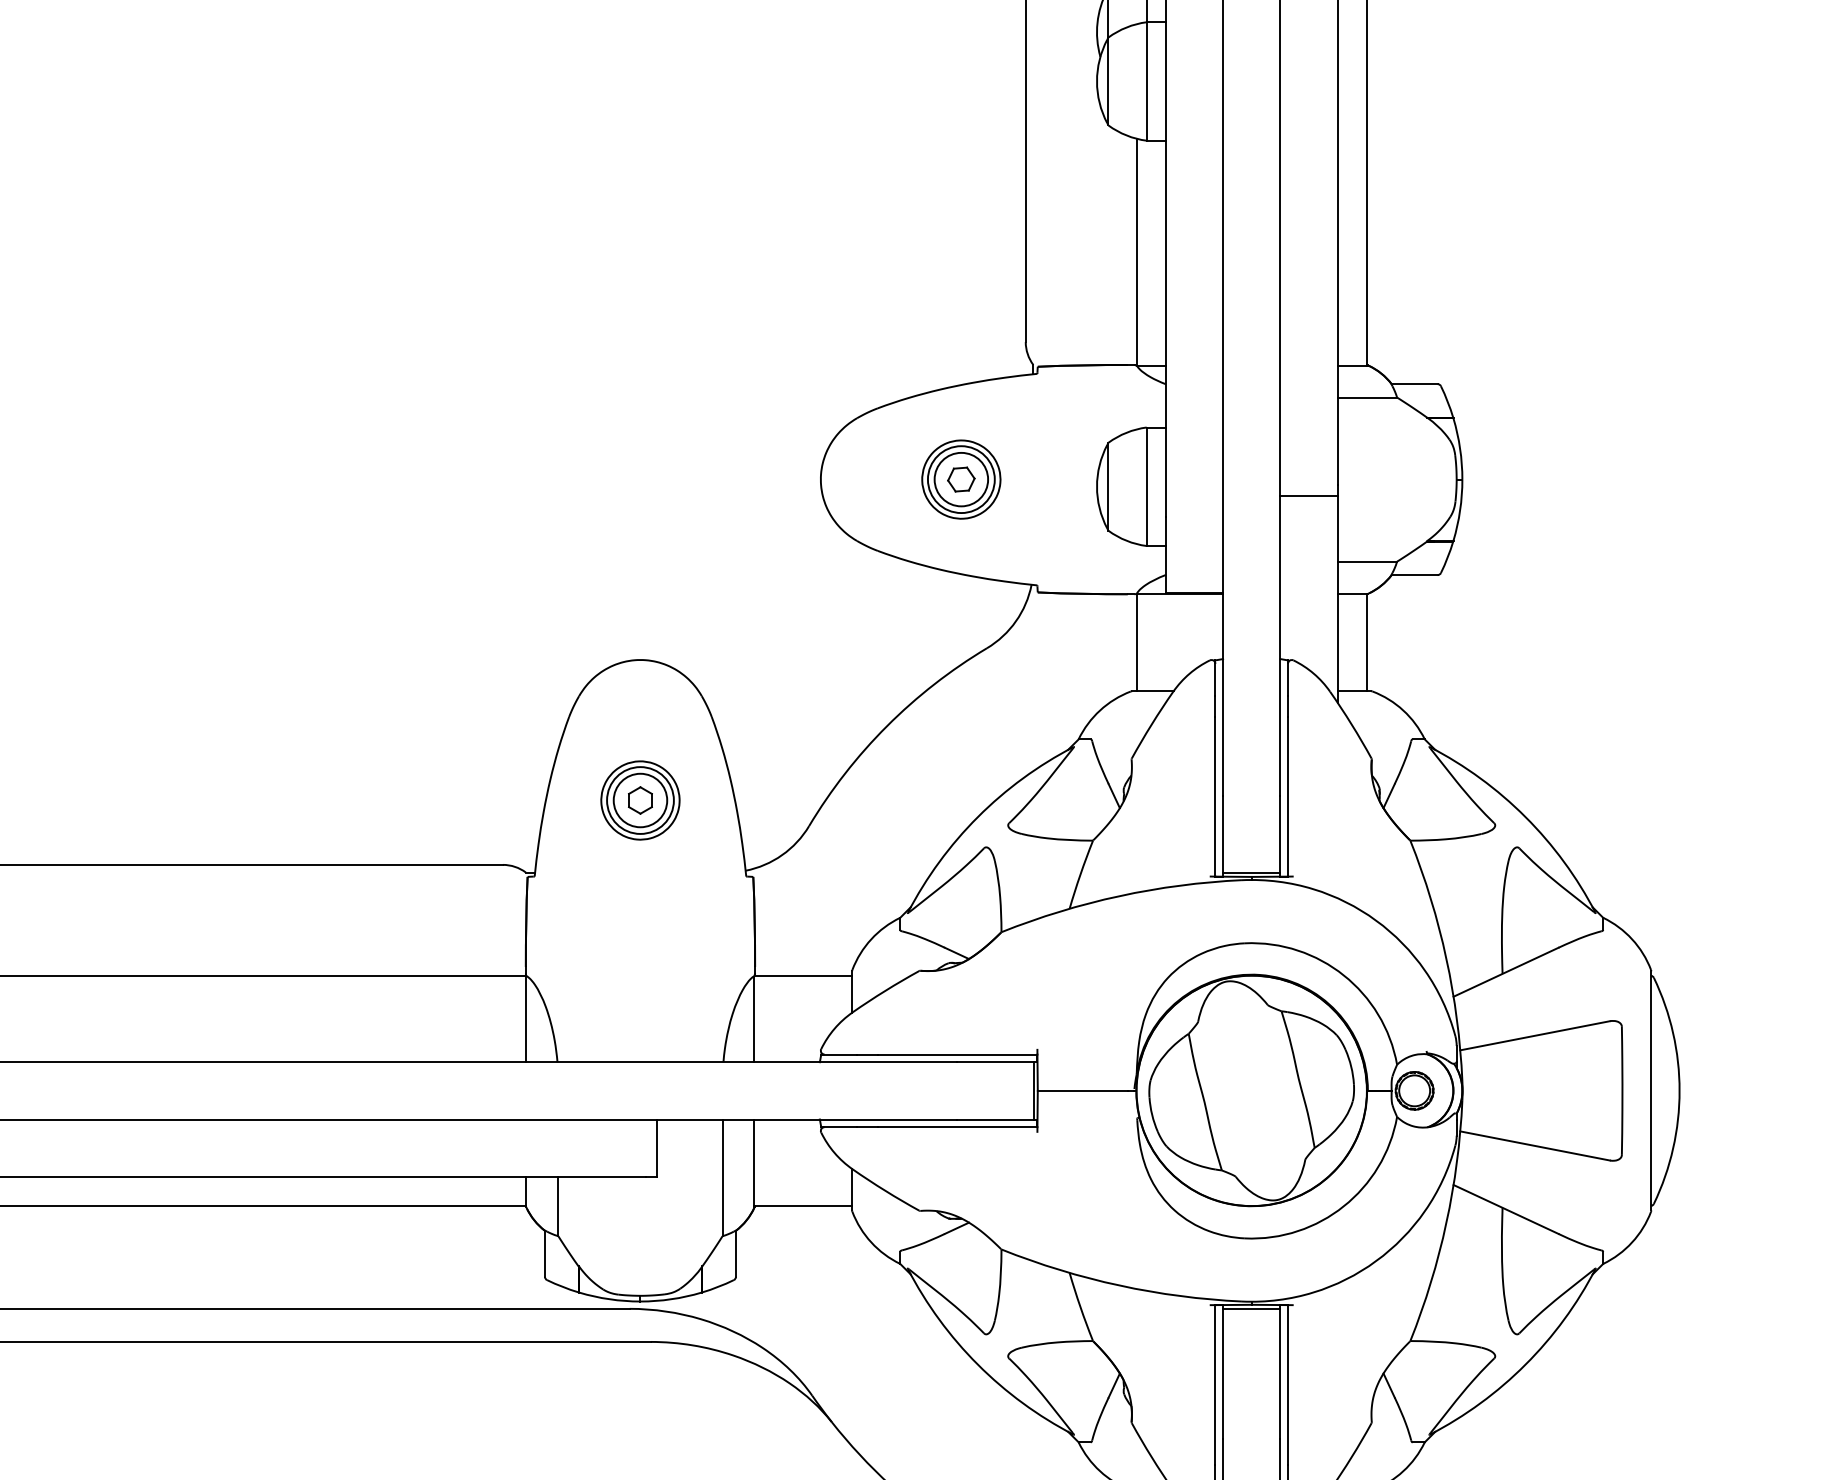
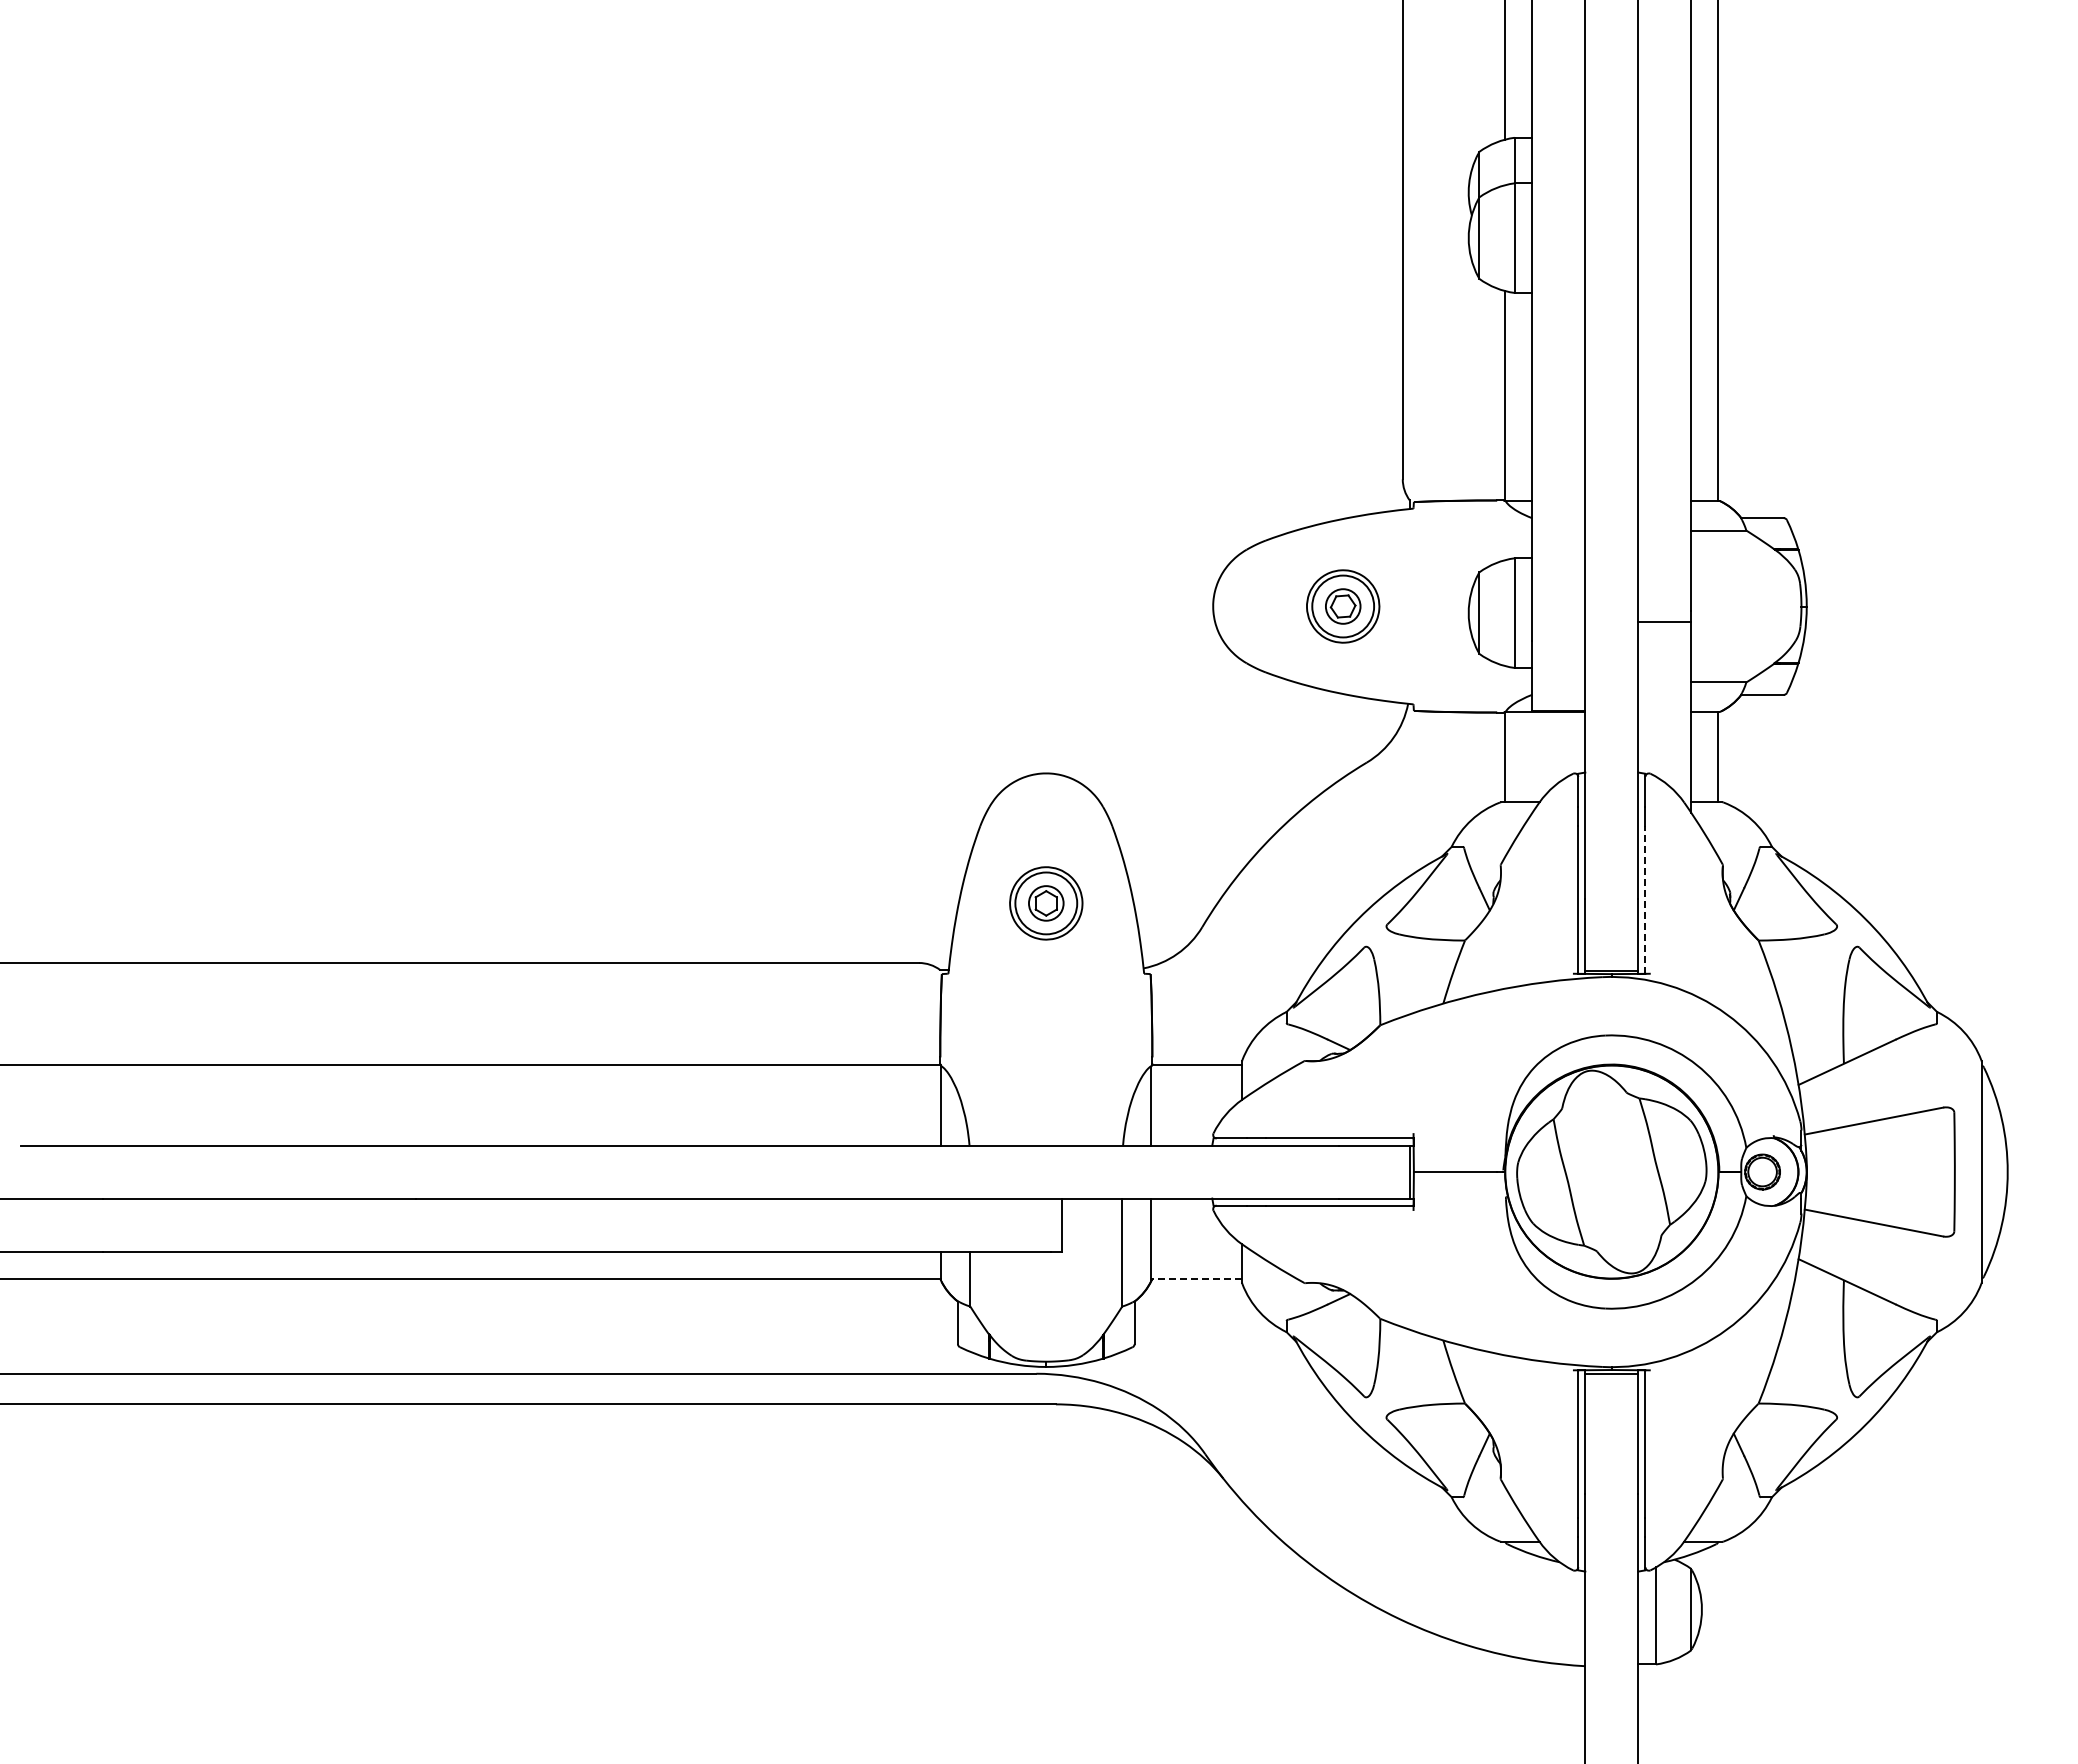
circle: (960, 479) -> (1342, 606), size x0.7
line: (1288, 797) -> (1645, 900), solid -> dashed
circle: (640, 800) -> (1046, 903), size x0.7
line: (802, 1205) -> (1196, 1278), solid -> dashed

